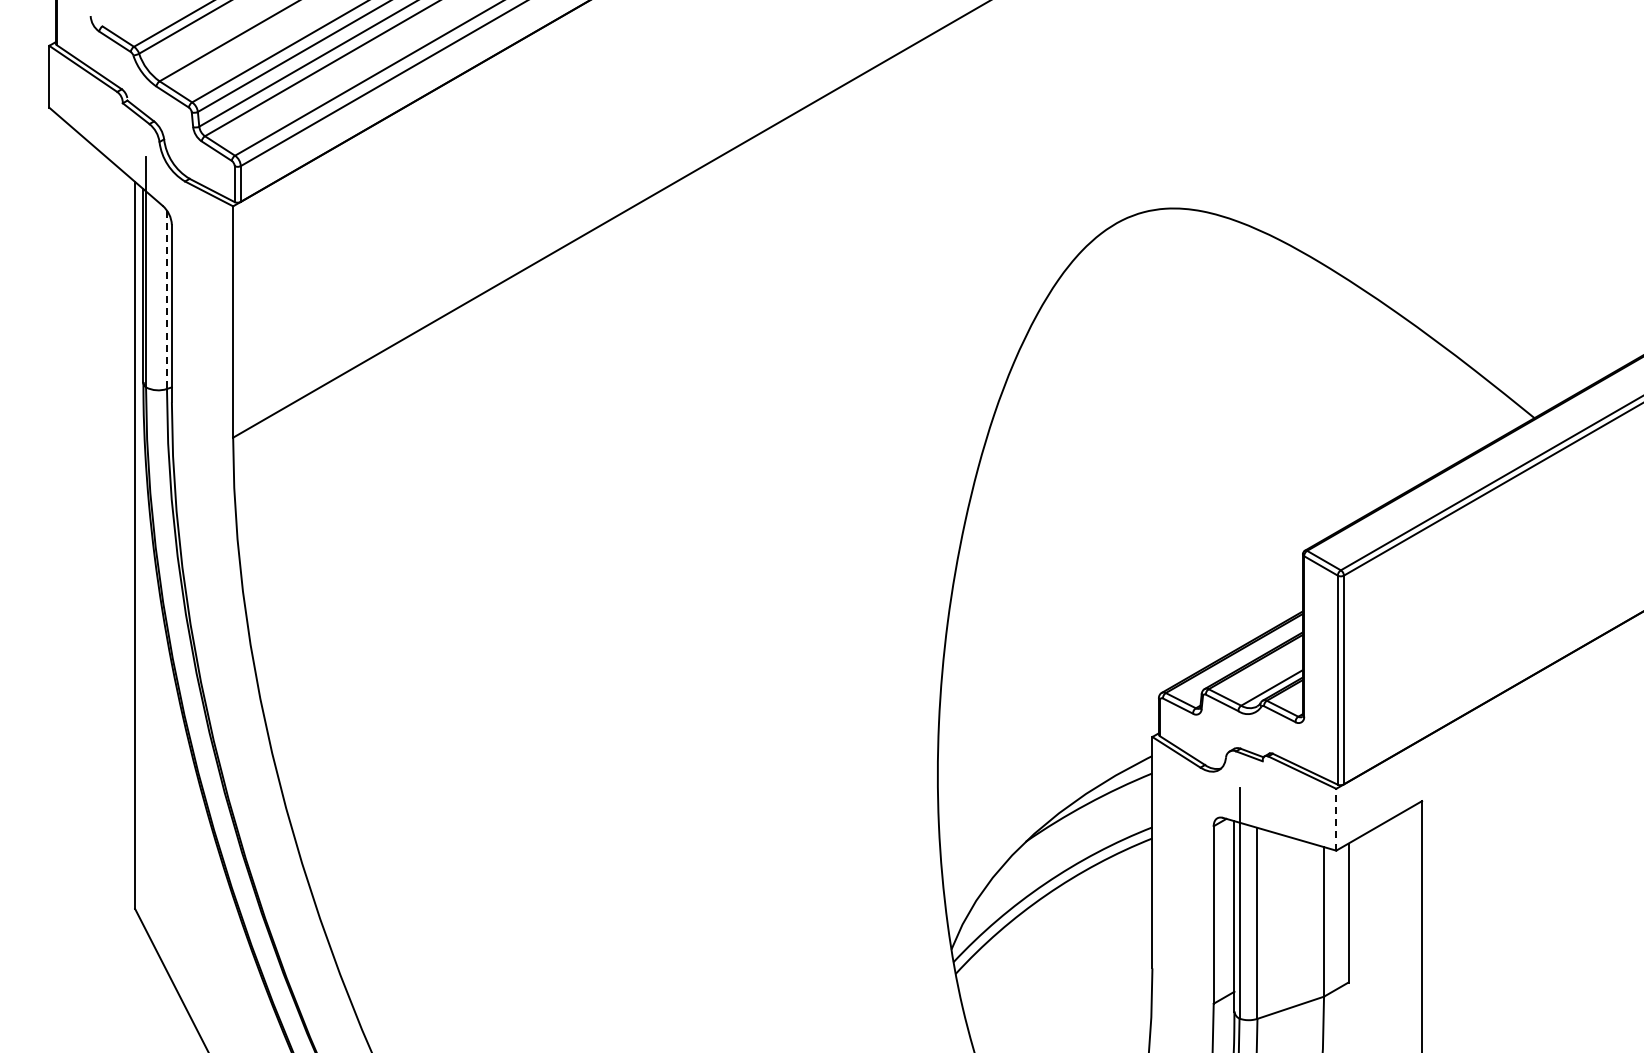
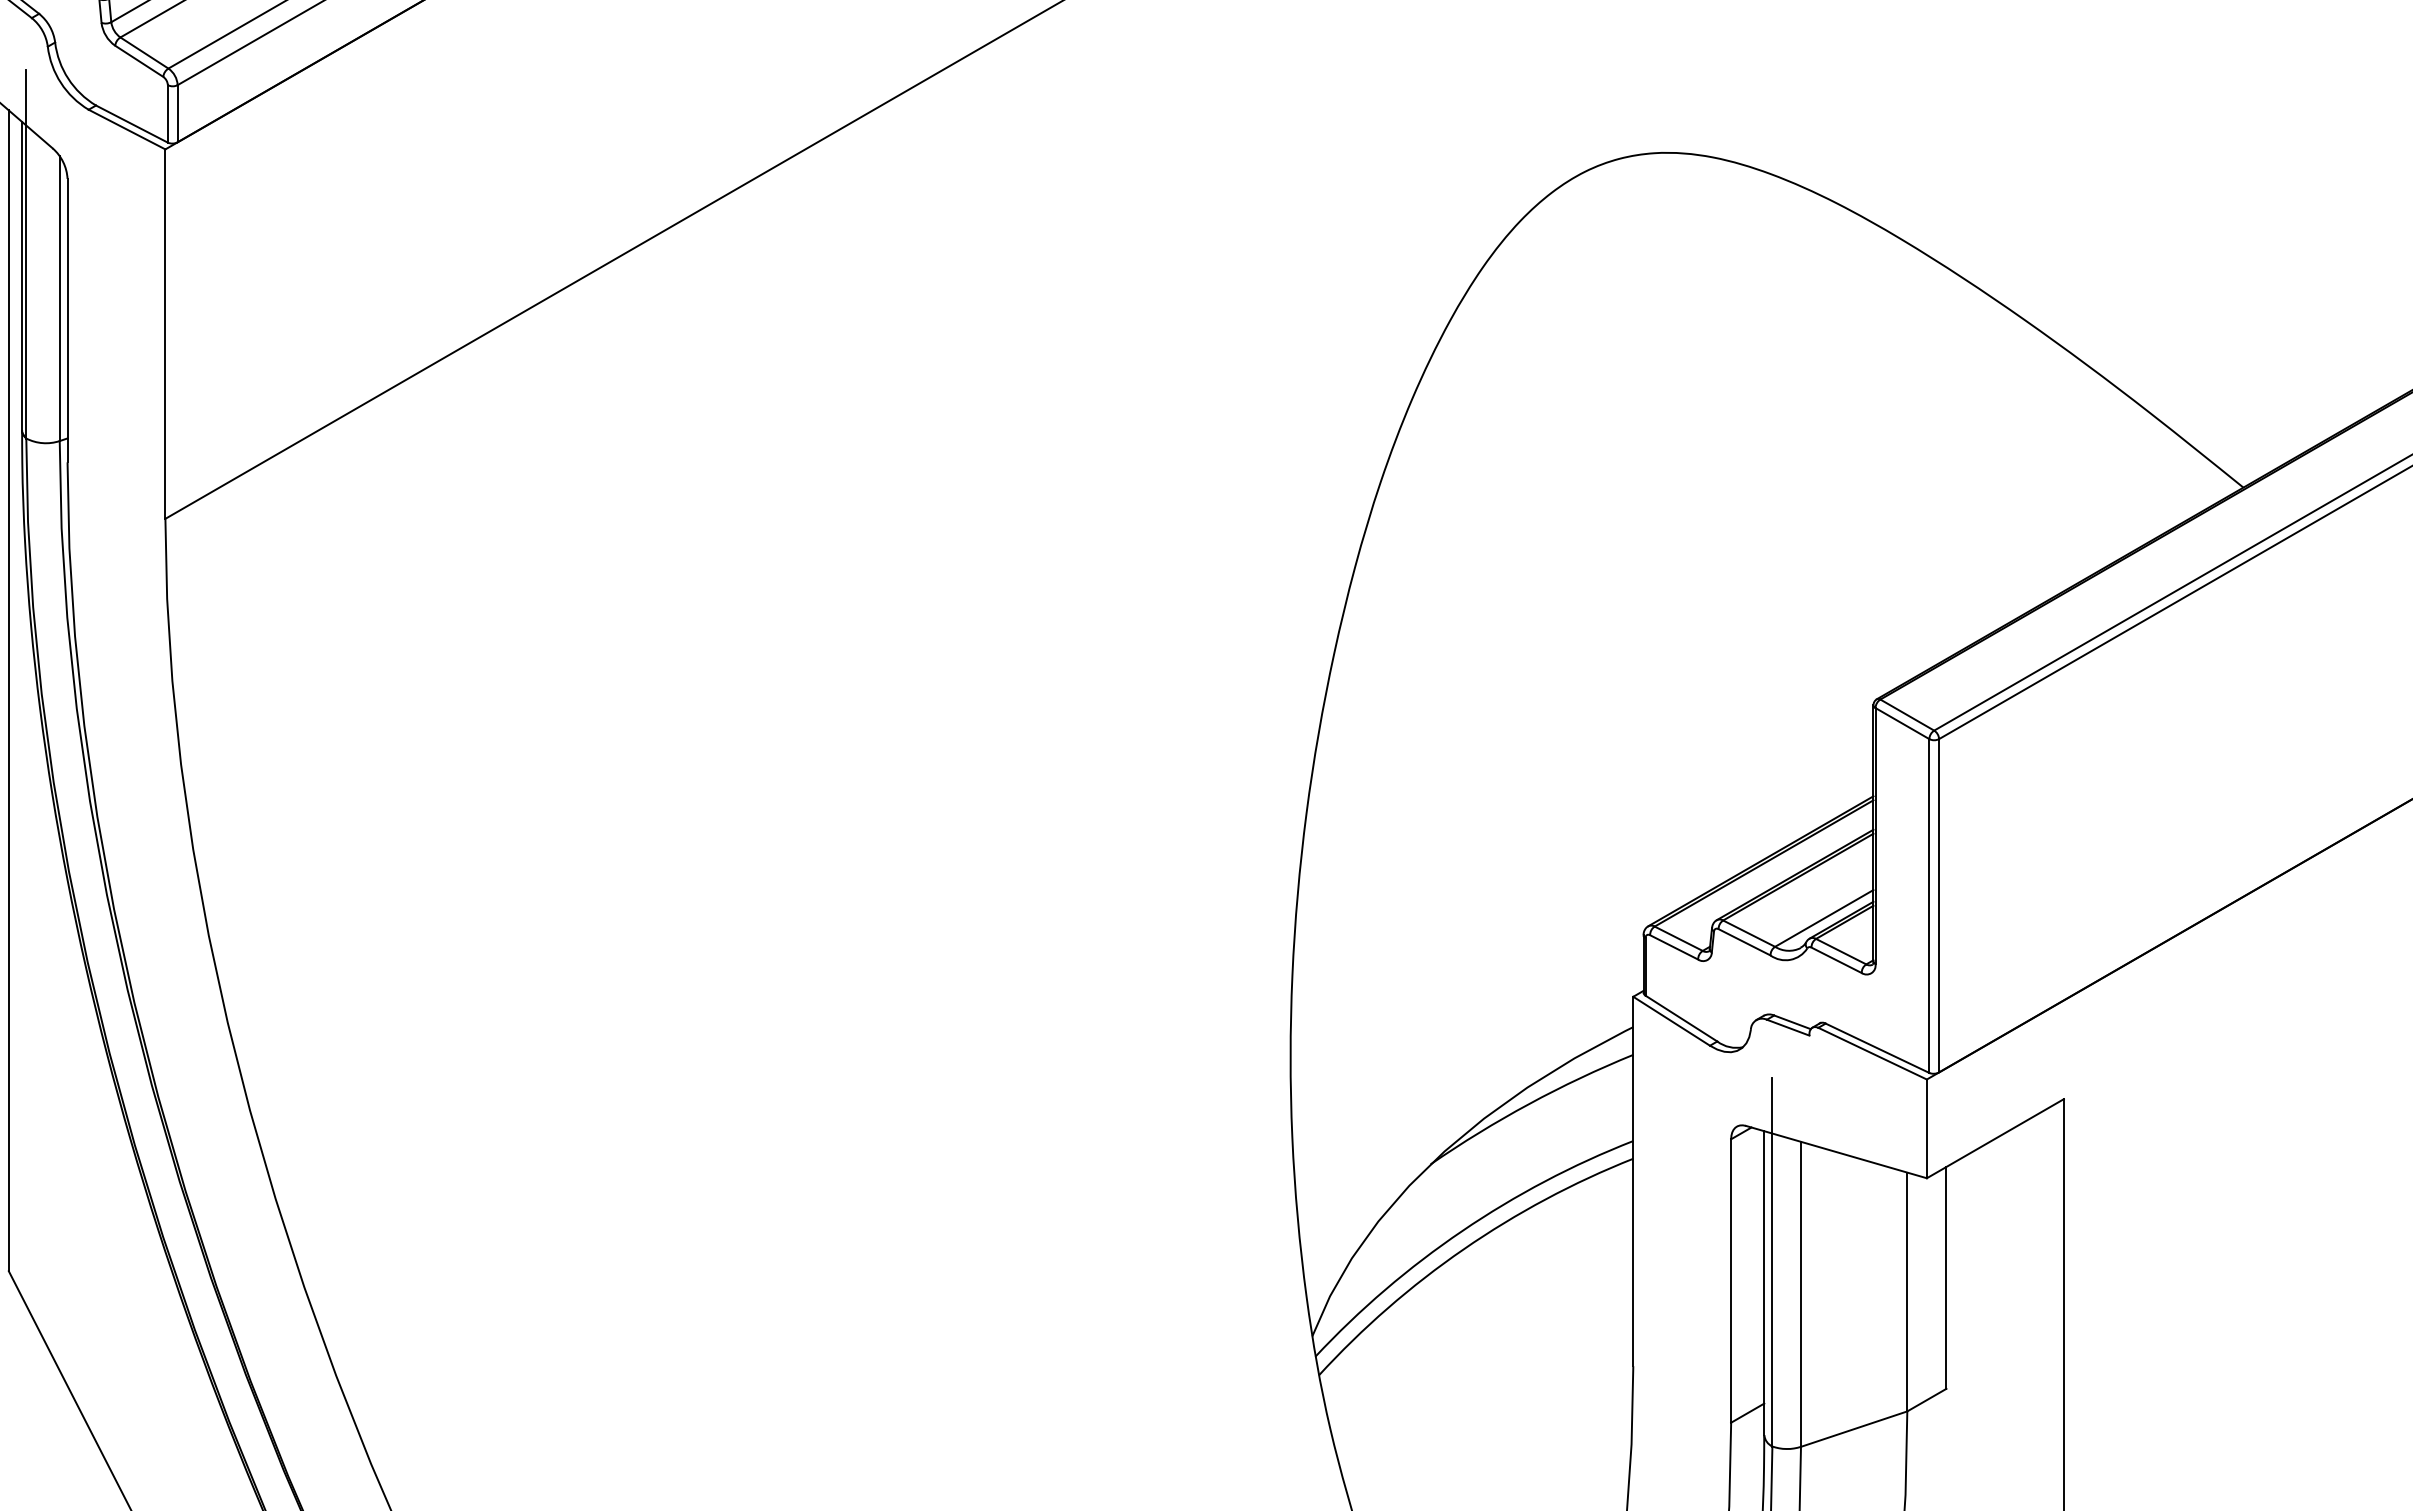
line: (166, 300) -> (58, 299), dashed -> solid
line: (1336, 819) -> (1927, 1128), dashed -> solid

